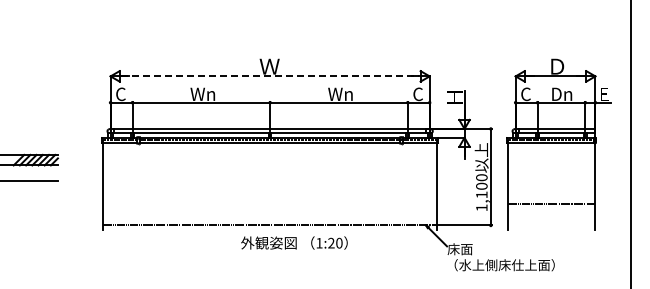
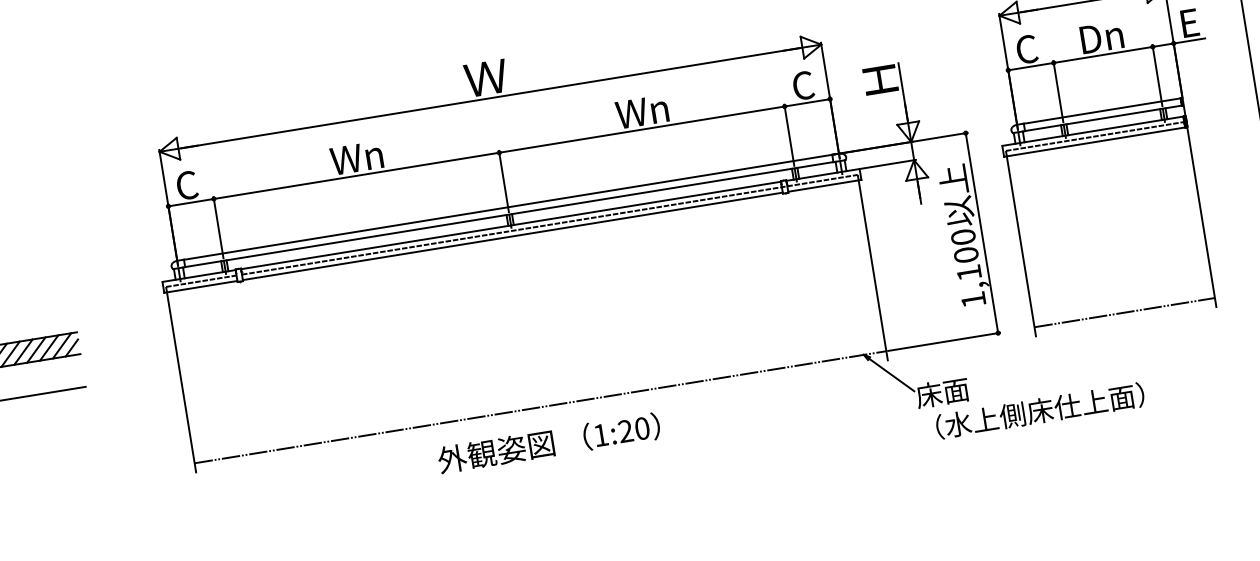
line: (270, 76) -> (491, 98), dashed -> solid
line: (551, 204) -> (1123, 312), moved
text: (294, 242) -> (549, 442), moved

